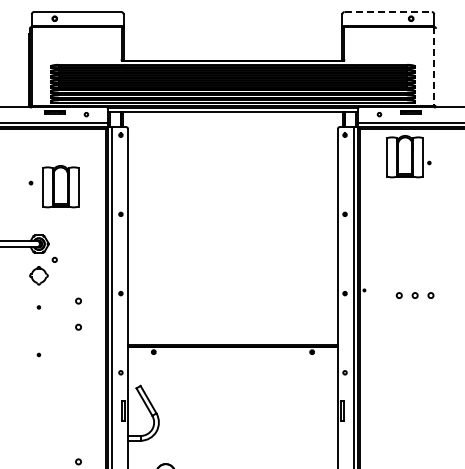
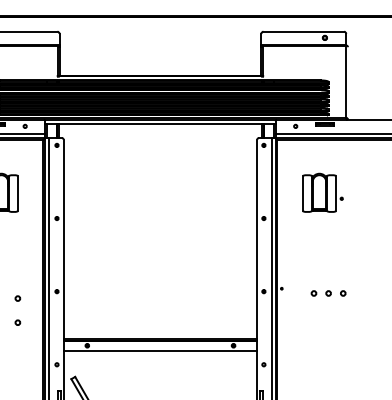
line: (388, 12) -> (304, 32), dashed -> solid
line: (434, 66) -> (346, 81), dashed -> solid
part: (408, 156) -> (322, 192), moved
line: (232, 357) -> (160, 350), added

